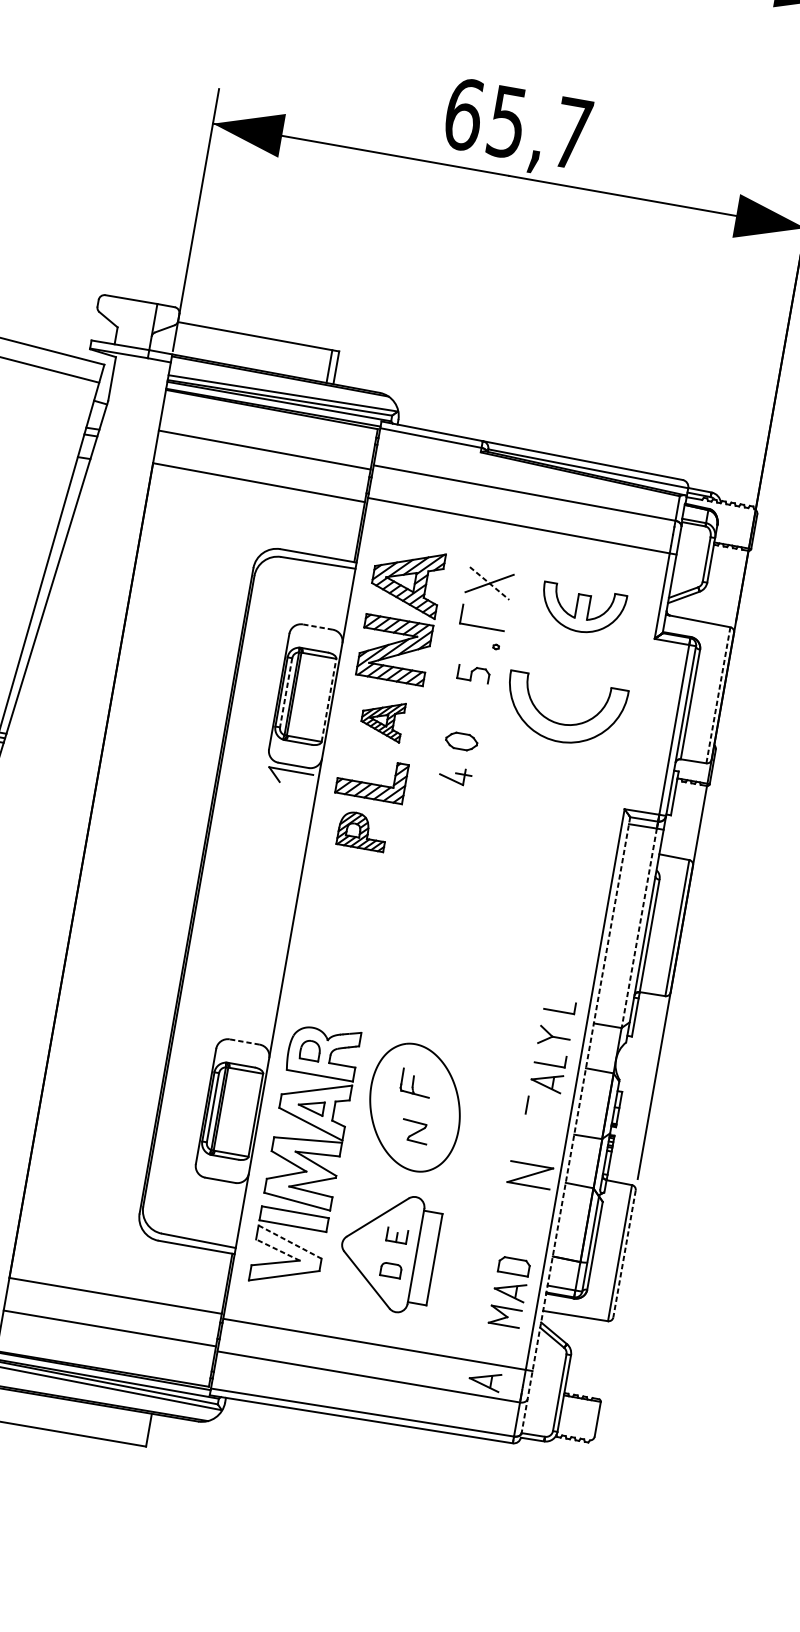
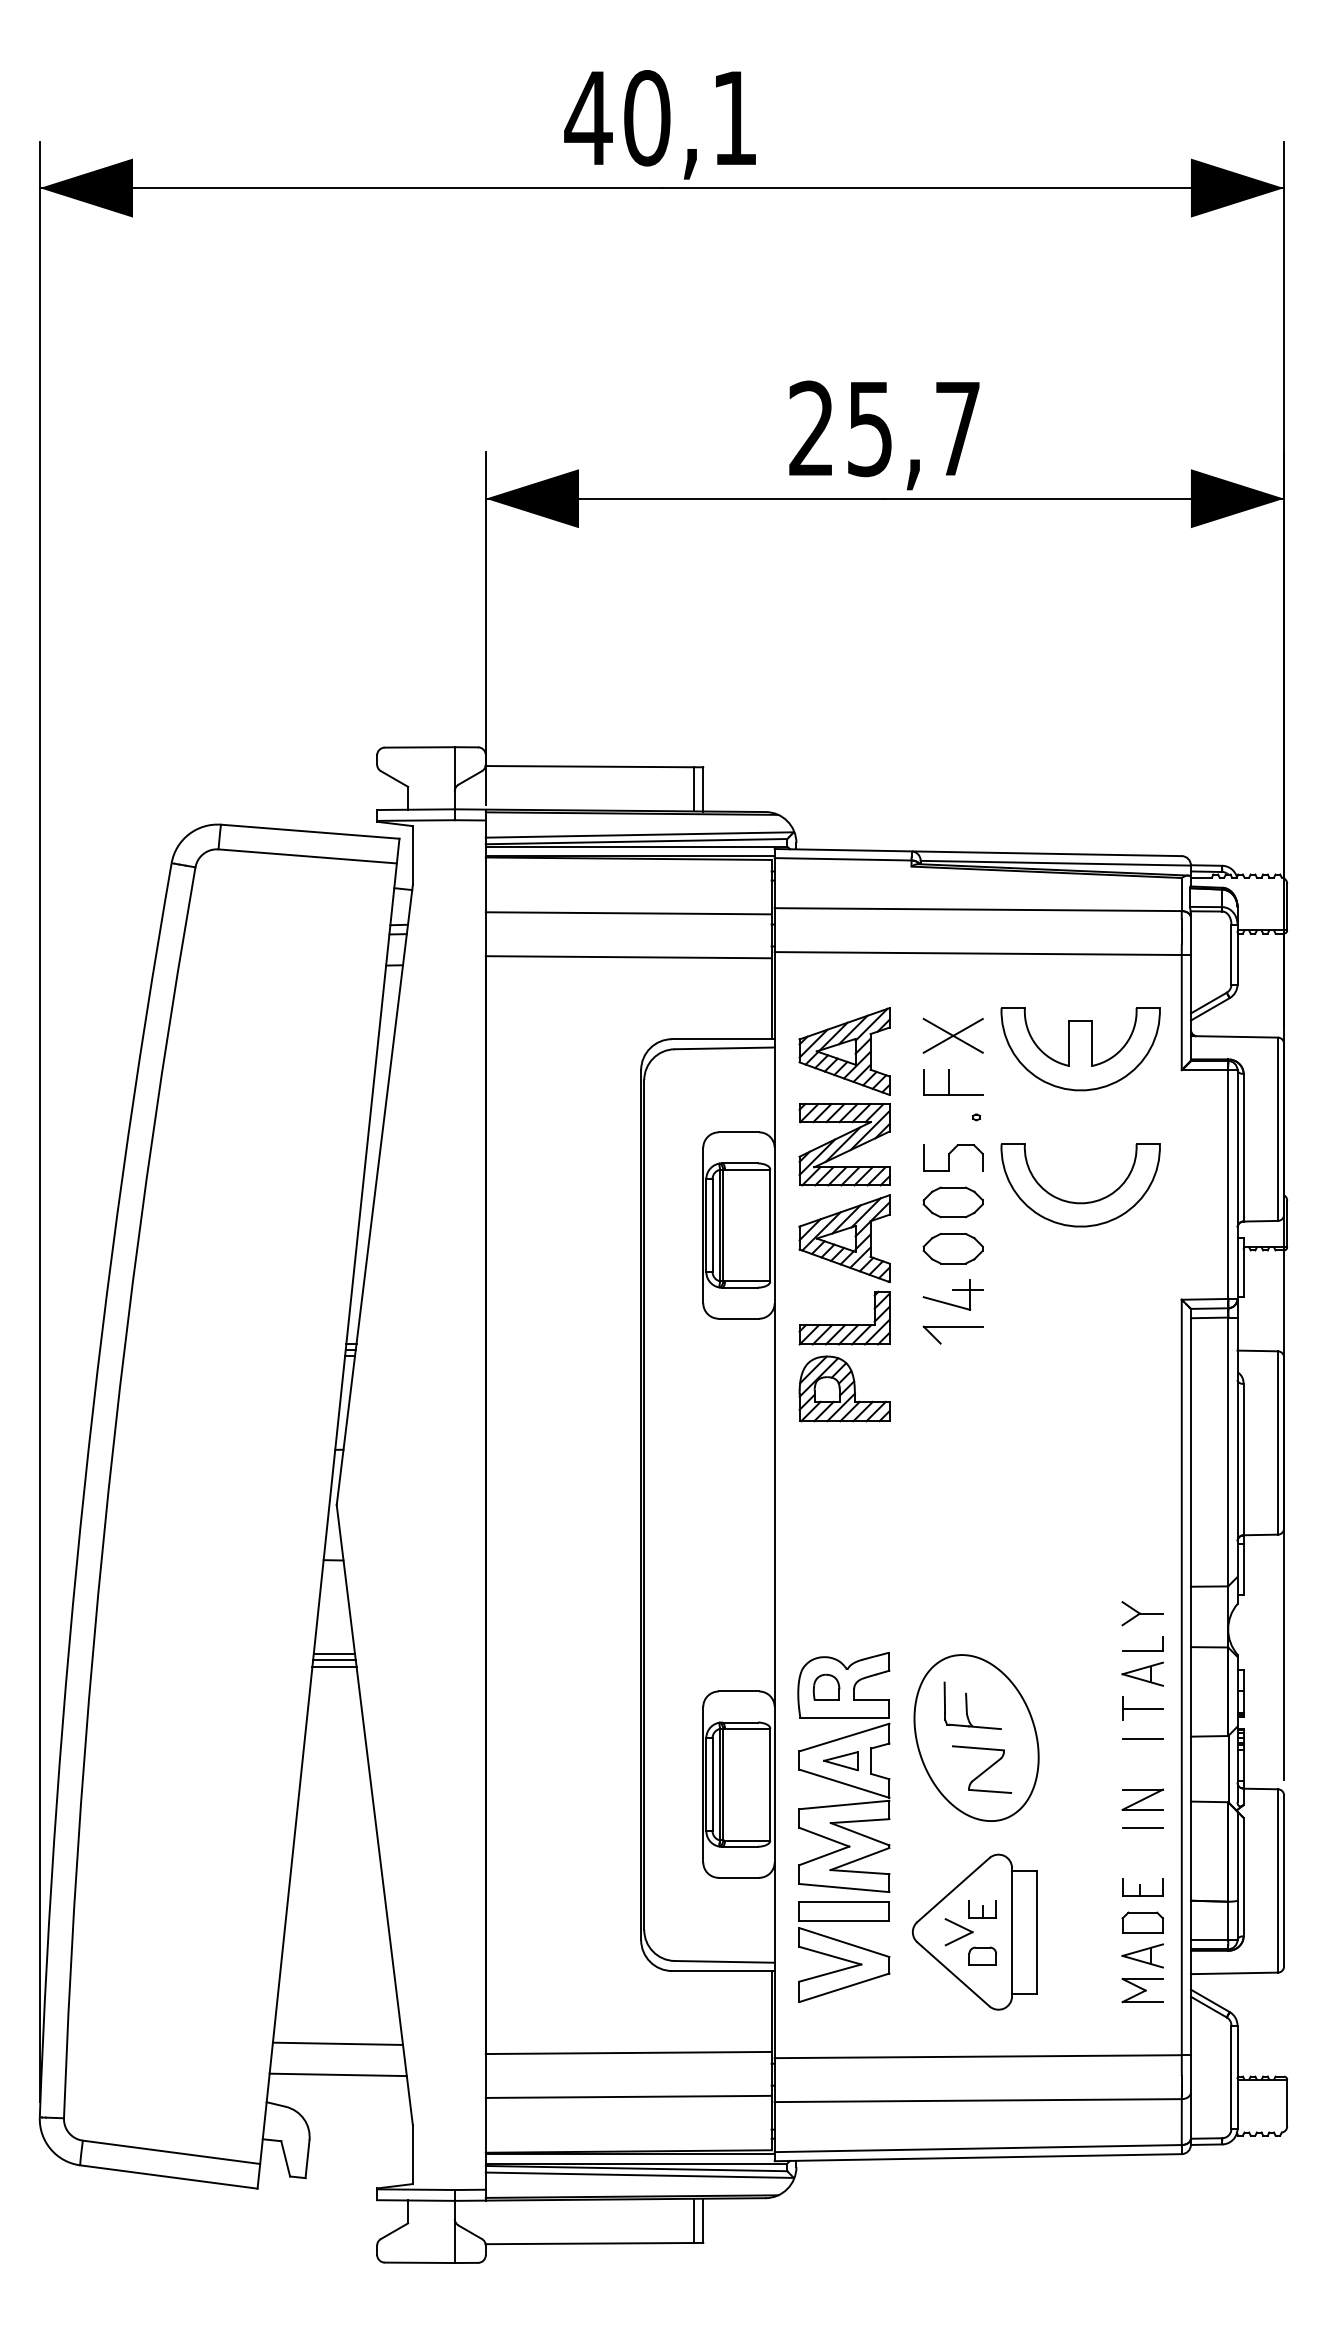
text: (464, 114) -> (812, 428), 65,7 -> 25,7
line: (489, 583) -> (953, 1035), dashed -> solid
part: (582, 610) -> (1080, 1049), size x1.43
line: (480, 616) -> (949, 1081), added
line: (317, 627) -> (738, 1132), dashed -> solid
part: (473, 673) -> (953, 1157), size x1.43
line: (286, 692) -> (712, 1225), dashed -> solid
line: (718, 695) -> (1278, 1129), dashed -> solid
line: (329, 700) -> (770, 1225), dashed -> solid
part: (467, 707) -> (952, 1202), added
part: (382, 719) -> (844, 1238), size x1.67
part: (461, 741) -> (952, 1248), size x1.43
part: (290, 771) -> (952, 1327), moved
part: (455, 775) -> (952, 1294), size x1.43
part: (362, 830) -> (844, 1388), size x1.43
line: (639, 928) -> (1228, 1452), dashed -> solid
part: (559, 1010) -> (1142, 1578), removed
line: (244, 1041) -> (738, 1691), dashed -> solid
part: (416, 1082) -> (972, 1705), size x1.43
line: (542, 1107) -> (1142, 1708), added
line: (575, 1127) -> (1190, 1726), dashed -> solid
line: (538, 1129) -> (1142, 1738), added
part: (415, 1131) -> (982, 1769), size x1.67
part: (530, 1174) -> (1142, 1799), size x0.71
line: (526, 1196) -> (1142, 1828), added
part: (518, 1240) -> (1142, 1887), added
line: (290, 1242) -> (844, 1942), dashed -> solid
line: (277, 1249) -> (829, 1955), dashed -> solid
part: (376, 1249) -> (958, 1932), added
line: (624, 1254) -> (1284, 1881), dashed -> solid
part: (484, 1380) -> (1130, 2078), removed
line: (142, 1428) -> (694, 2220), added

